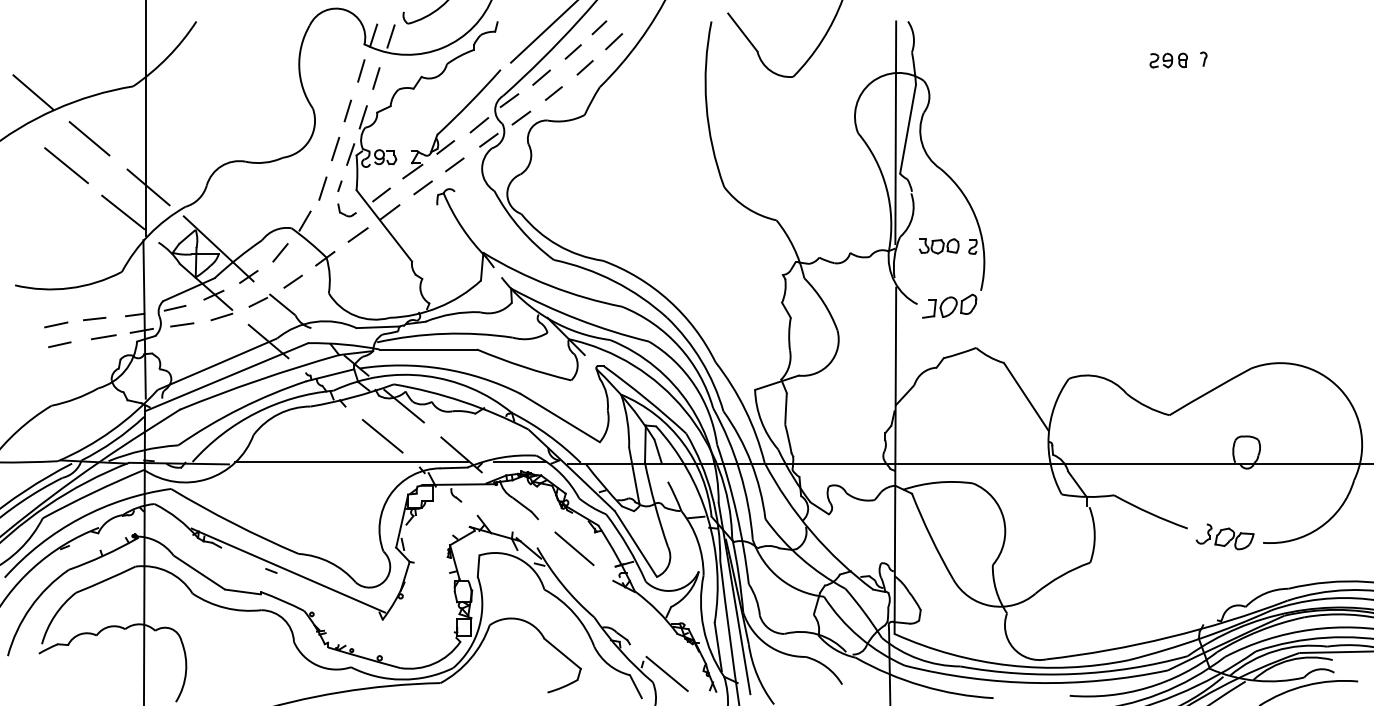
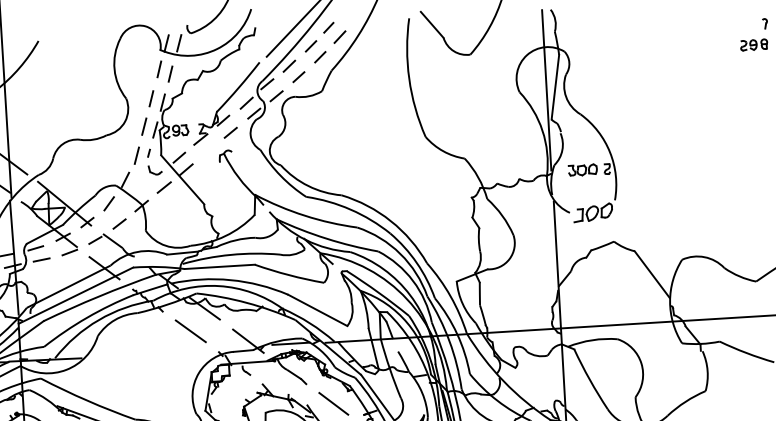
part: (1168, 60) -> (753, 44), moved
line: (422, 187) -> (208, 150), removed
line: (351, 462) -> (169, 351), removed

